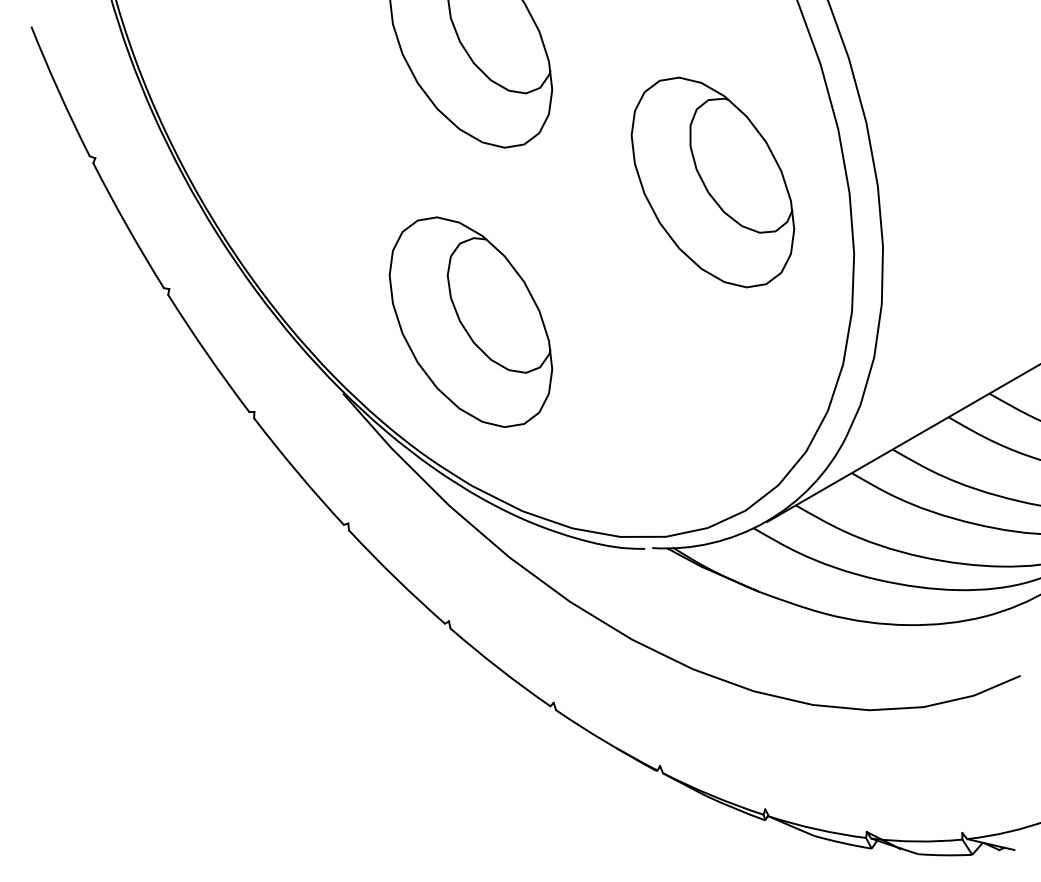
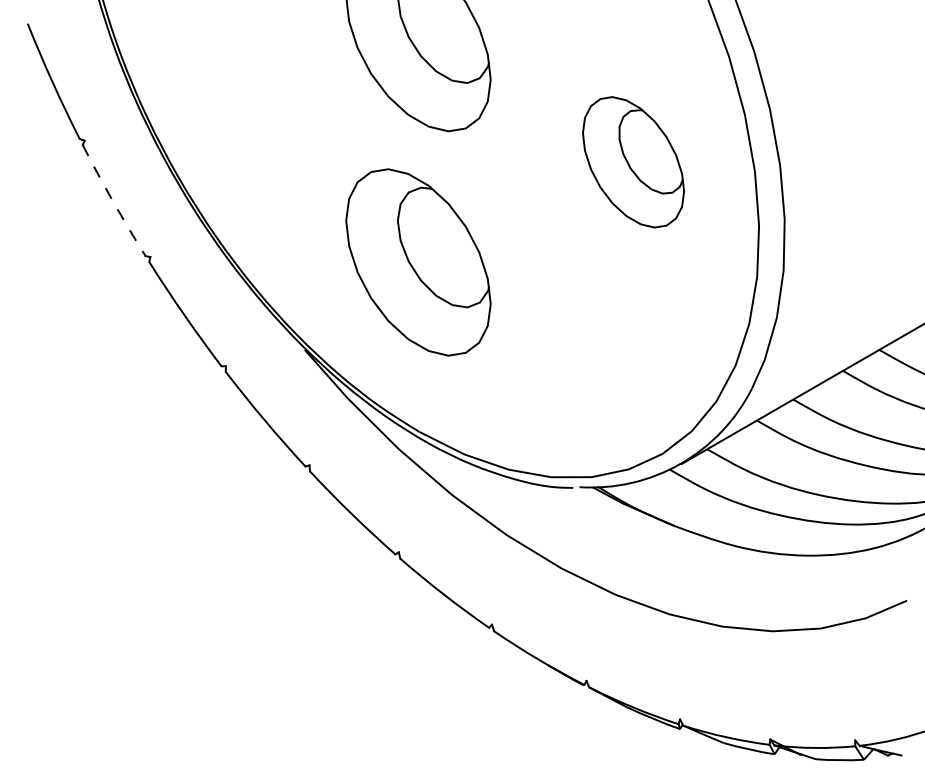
part: (712, 182) -> (633, 162), size x0.7
arc: (127, 226) -> (113, 201), solid -> dashed
part: (470, 322) -> (418, 262), moved

